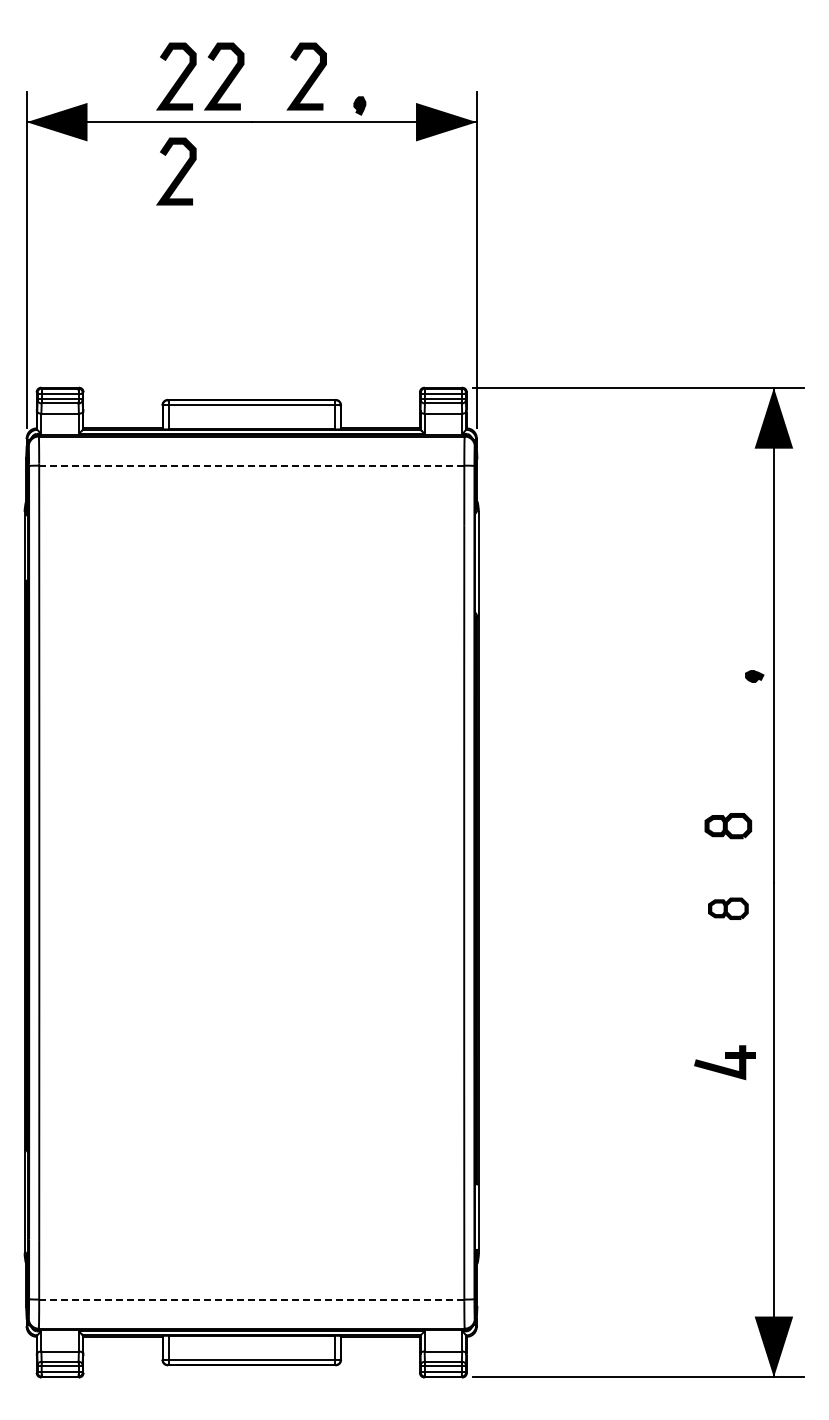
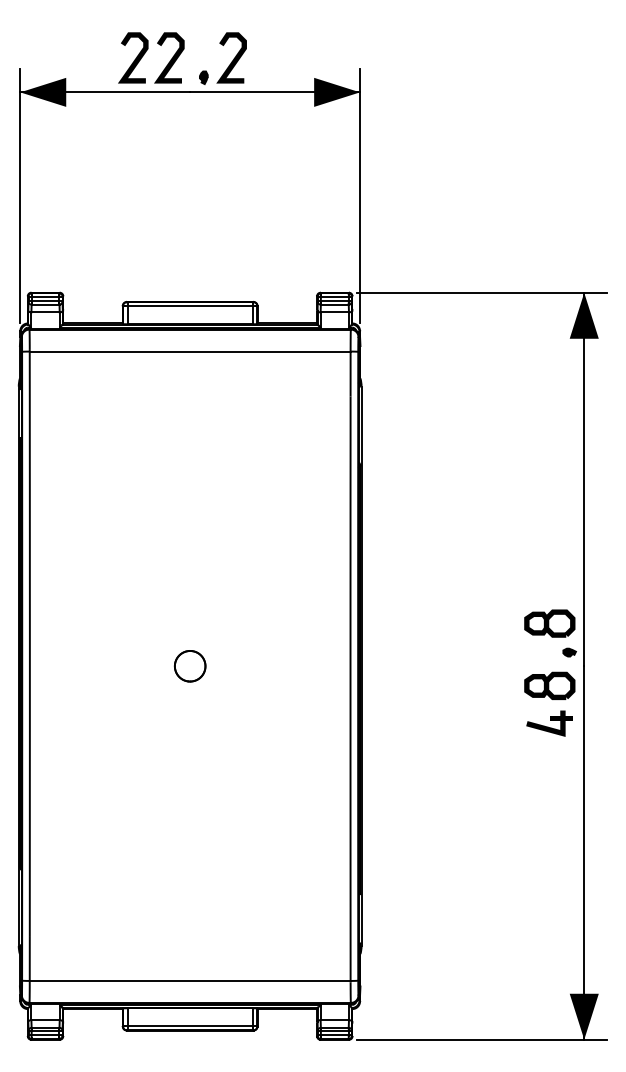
part: (359, 105) -> (203, 77), moved
curve: (178, 173) -> (134, 131), removed
line: (251, 465) -> (189, 351), dashed -> solid
part: (754, 676) -> (569, 652), moved
part: (728, 825) -> (549, 623), size x1.43
part: (251, 882) -> (189, 666), added
part: (728, 908) -> (549, 685), size x1.67
part: (724, 1062) -> (549, 723), moved
line: (251, 1299) -> (189, 980), dashed -> solid

